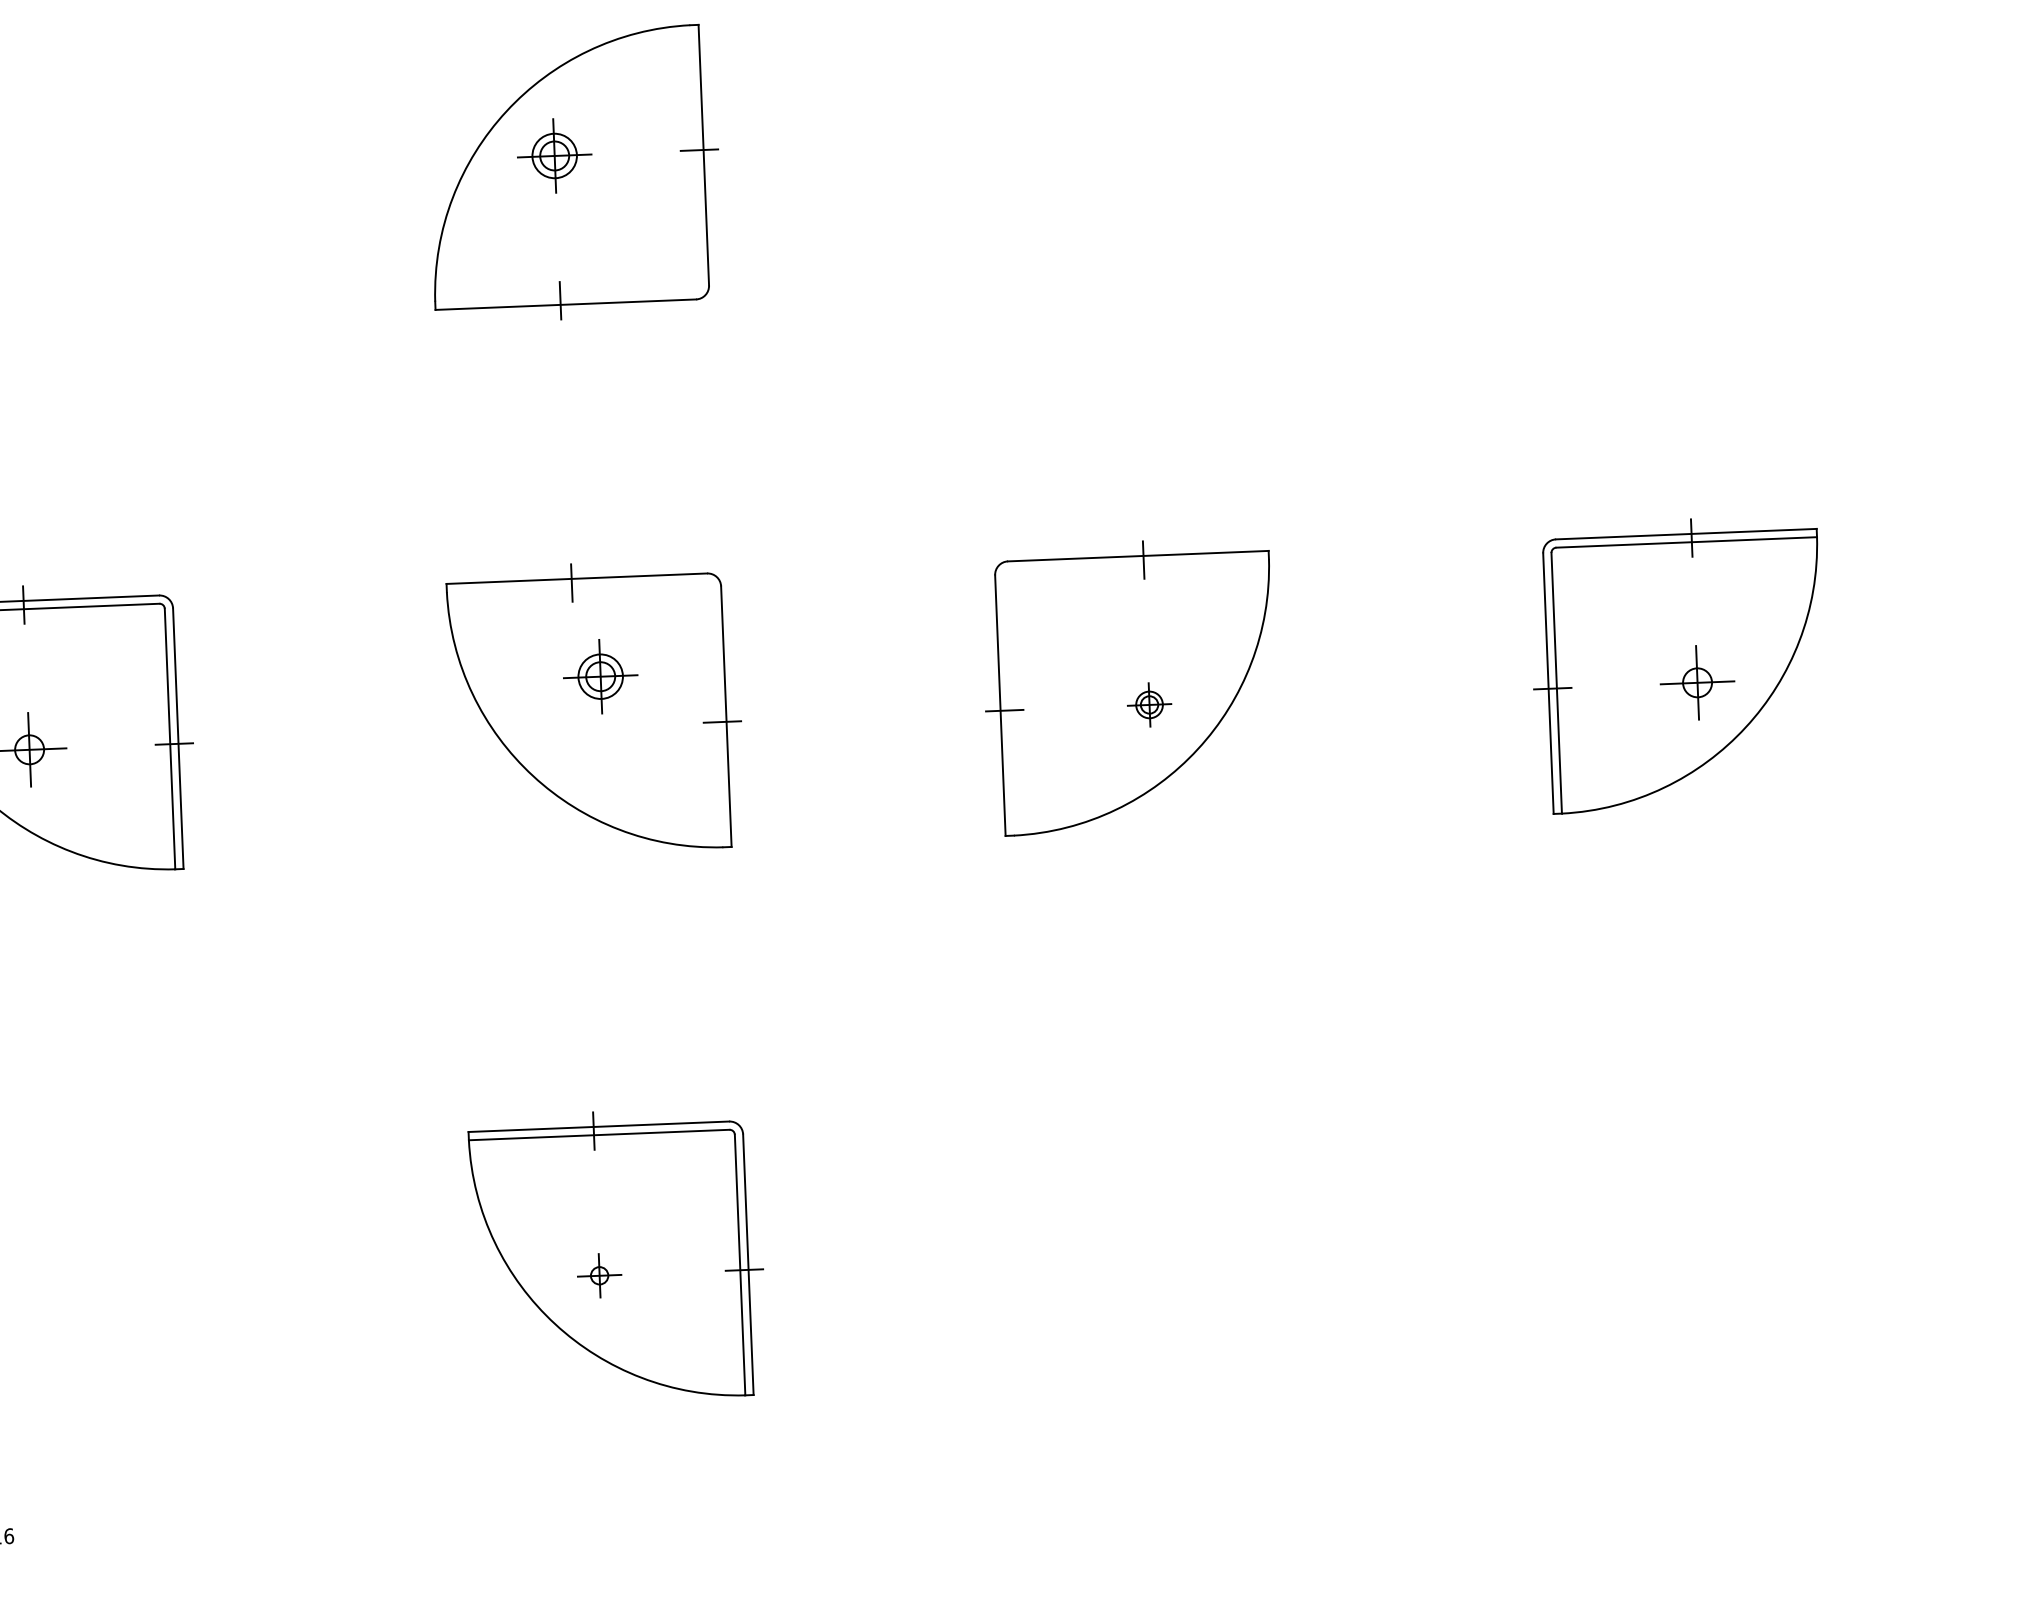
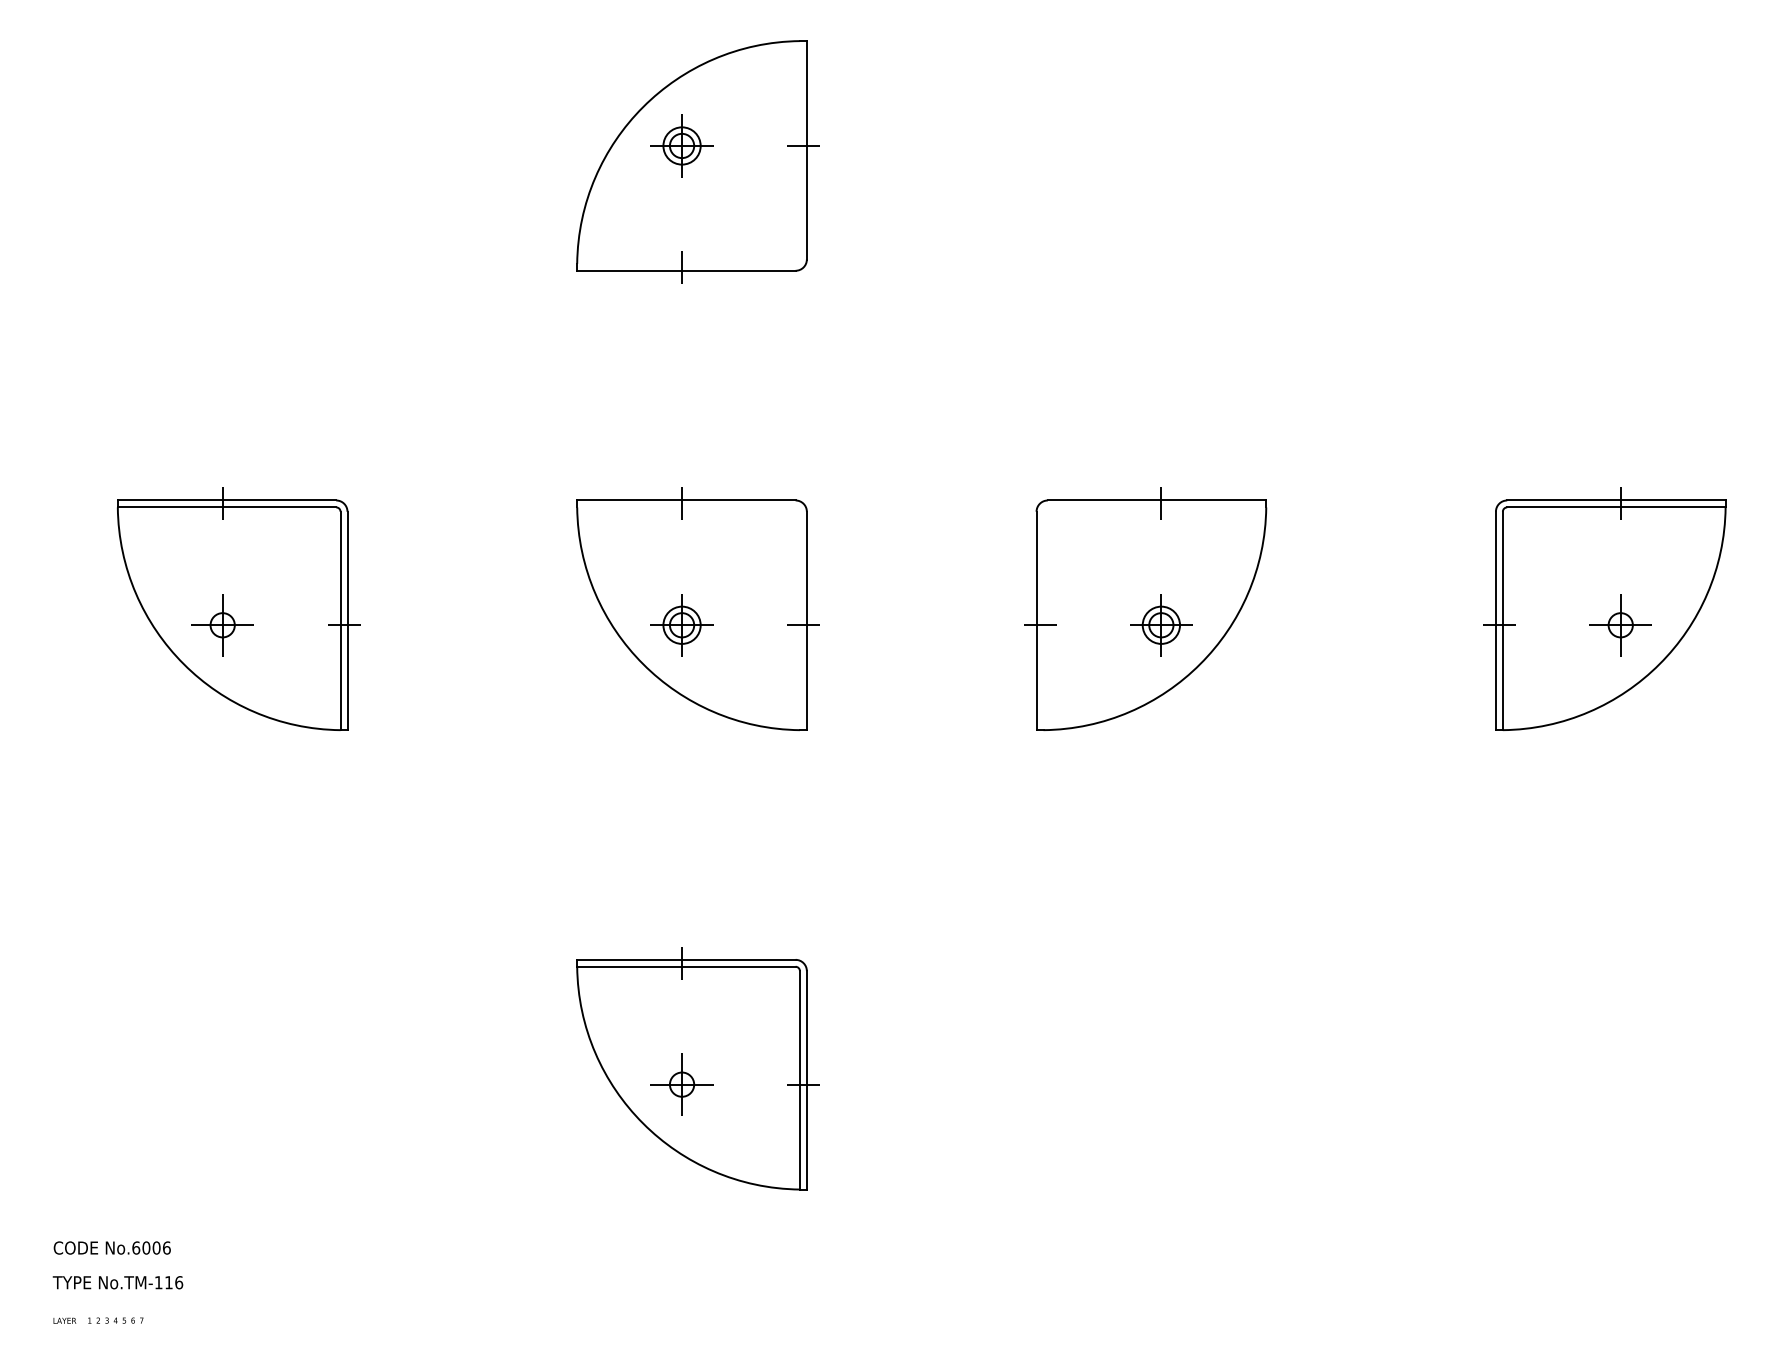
part: (600, 676) -> (681, 625), moved
part: (1149, 705) -> (1161, 625), size x1.67
part: (598, 1275) -> (681, 1084), size x1.67

